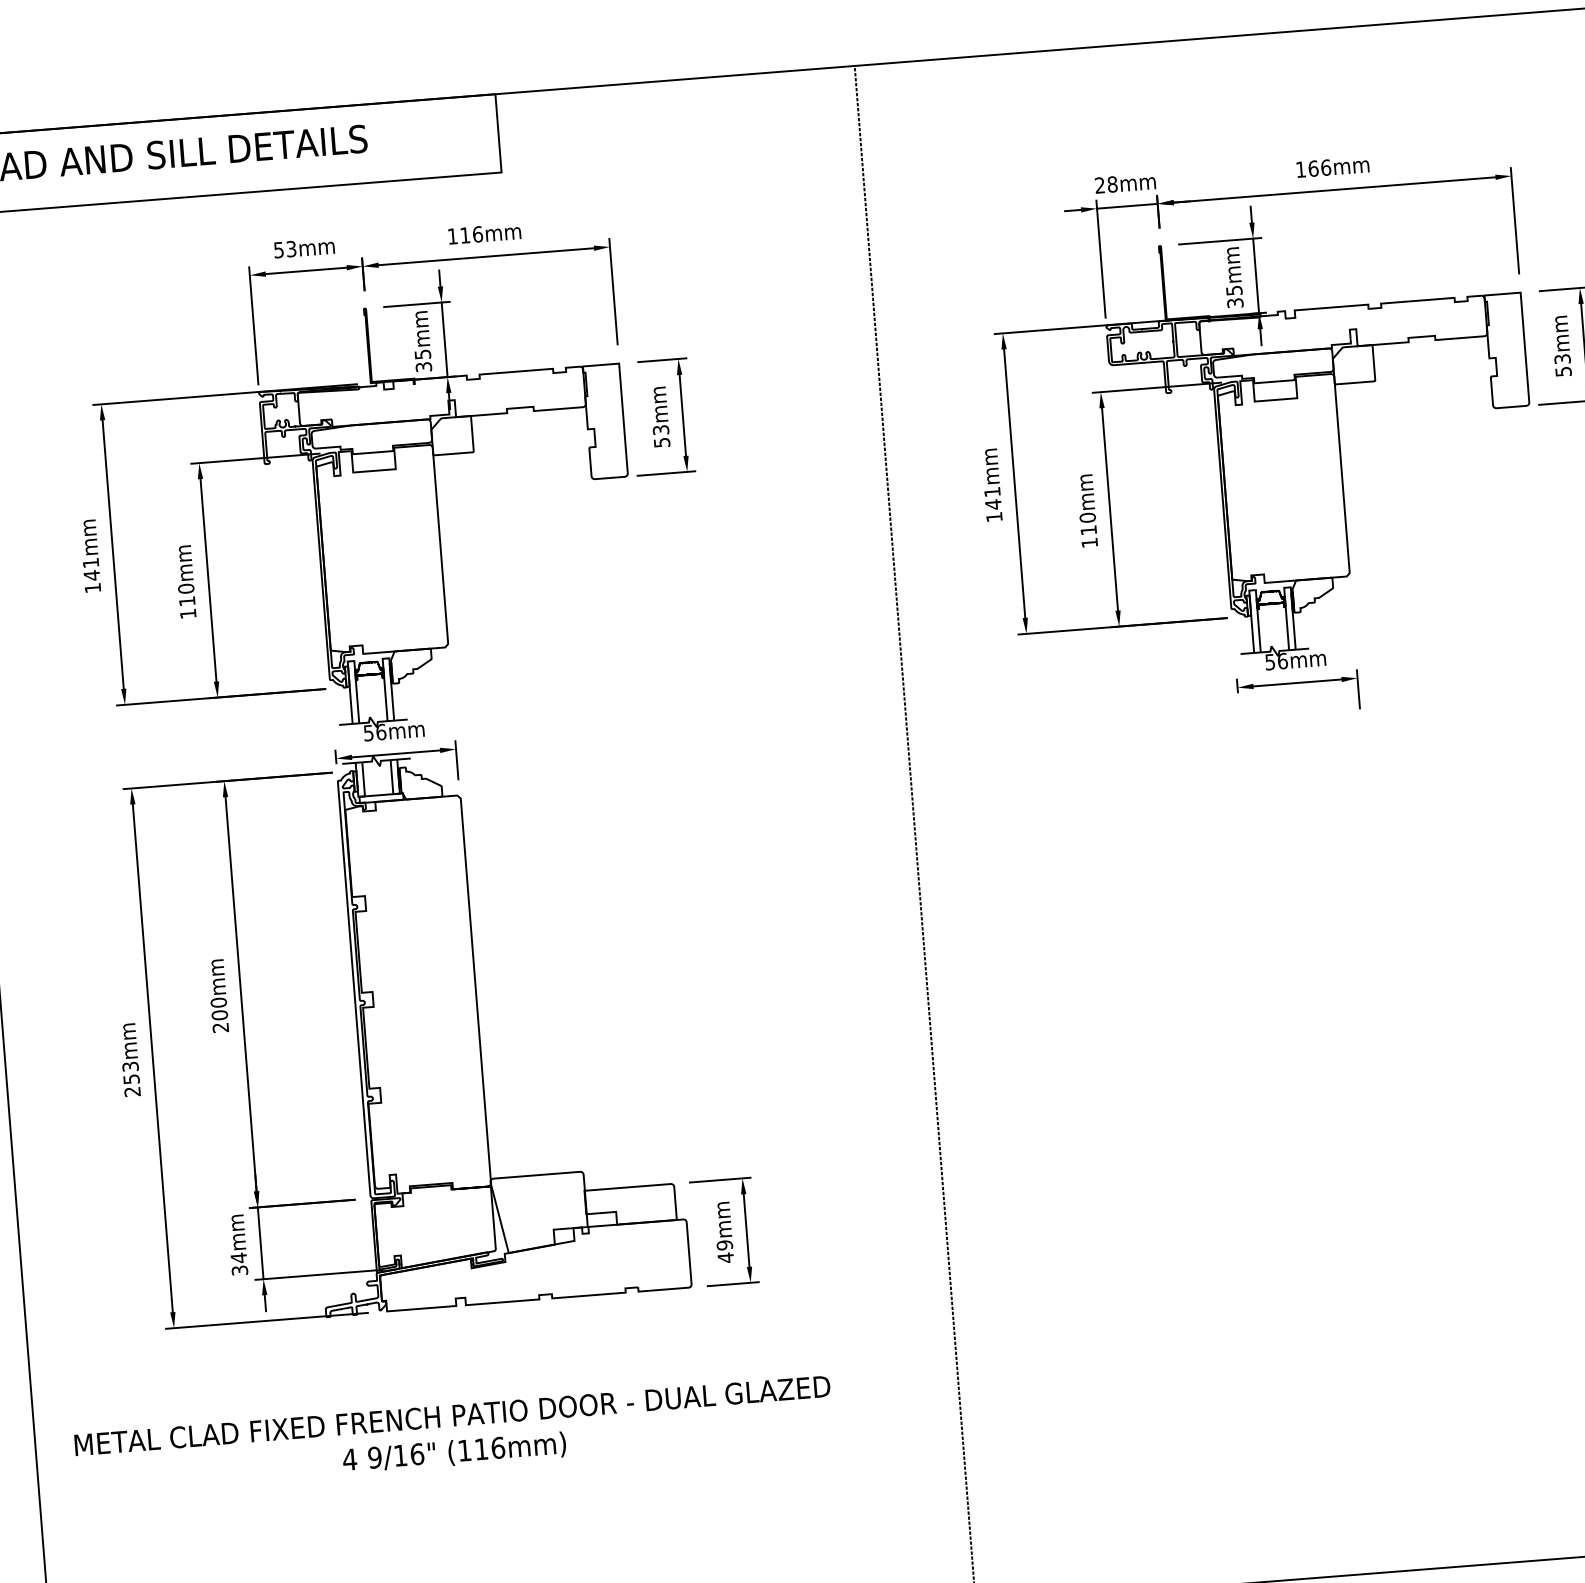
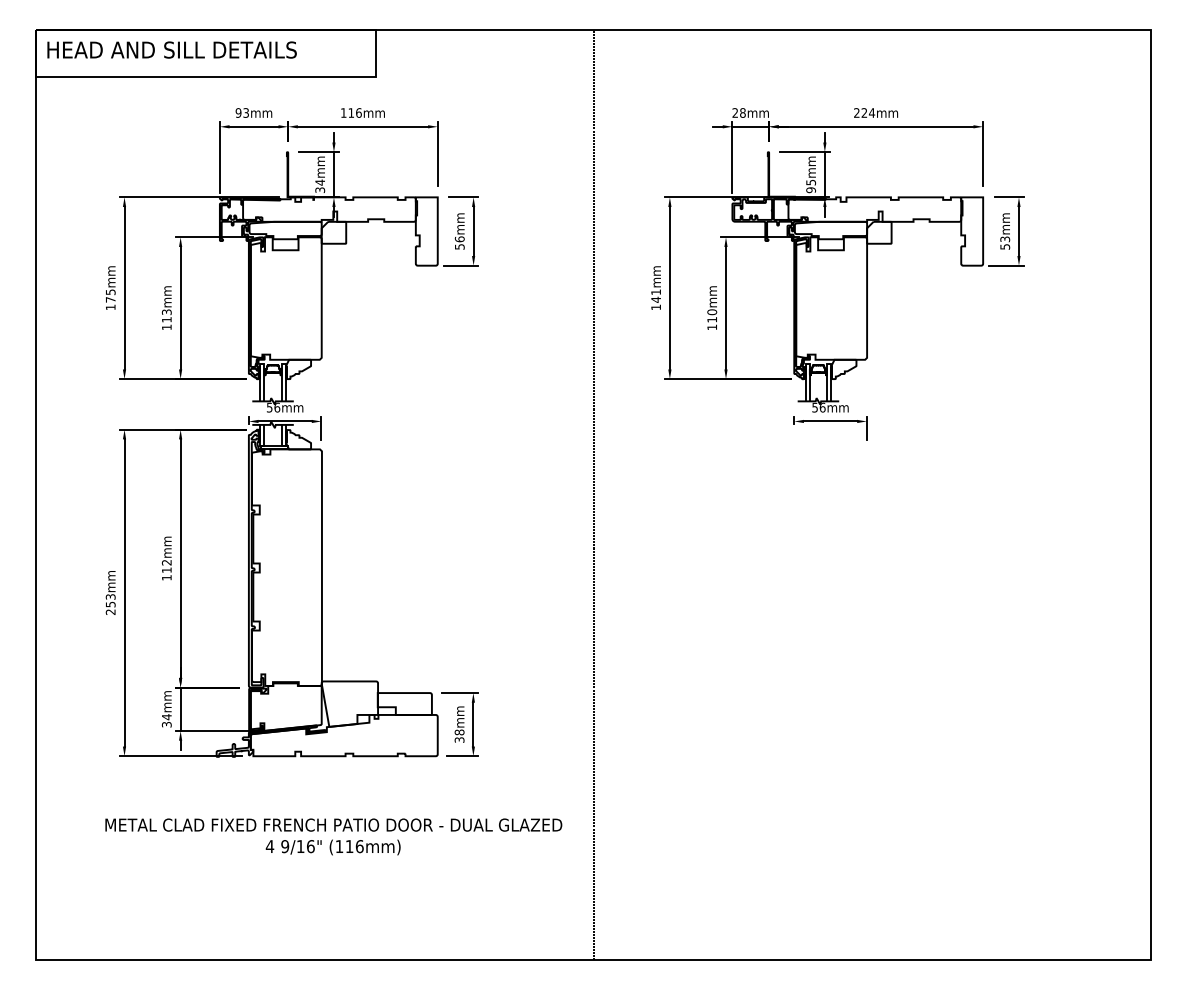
text: (1313, 167) -> (864, 112), 166mm -> 224mm
text: (278, 249) -> (238, 112), 53mm -> 93mm
text: (1234, 303) -> (810, 190), 35mm -> 95mm
text: (423, 354) -> (320, 182), 35mm -> 34mm
text: (660, 430) -> (459, 239), 53mm -> 56mm
text: (90, 568) -> (110, 295), 141mm -> 175mm
text: (185, 589) -> (166, 312), 110mm -> 113mm
text: (219, 1014) -> (166, 569), 200mm -> 112mm
text: (725, 1251) -> (459, 736), 49mm -> 38mm
text: (453, 1434) -> (333, 836), moved

